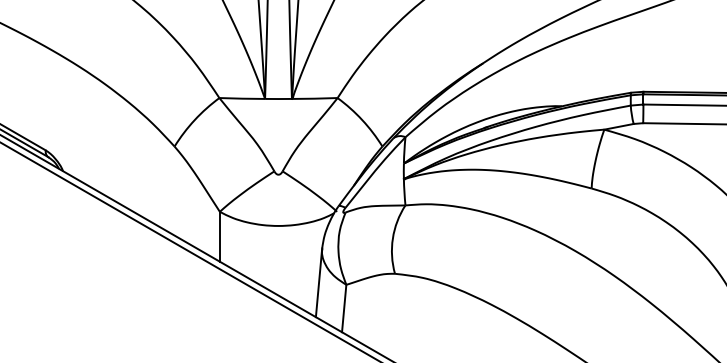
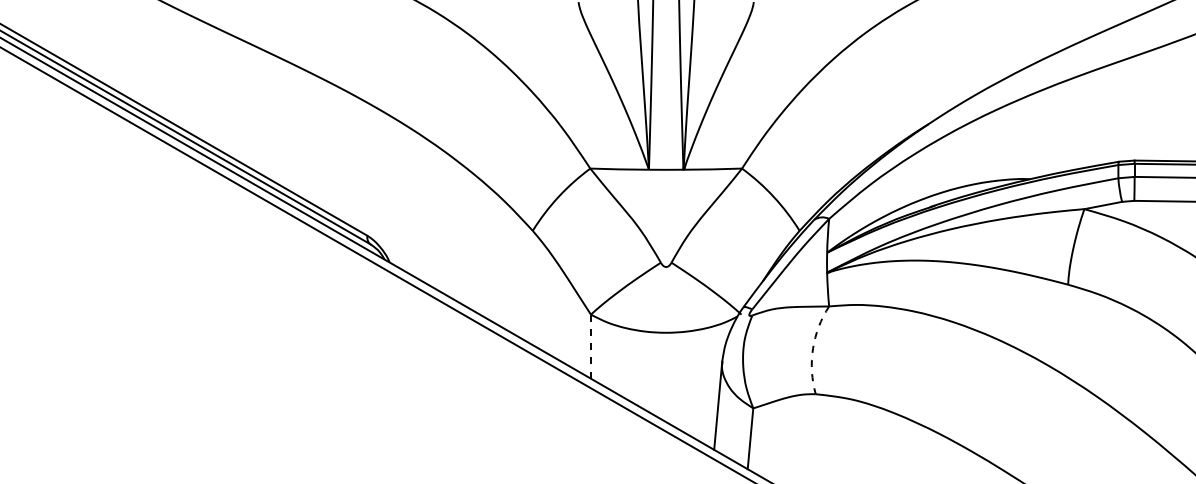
line: (219, 236) -> (590, 346), solid -> dashed
arc: (393, 238) -> (813, 348), solid -> dashed

